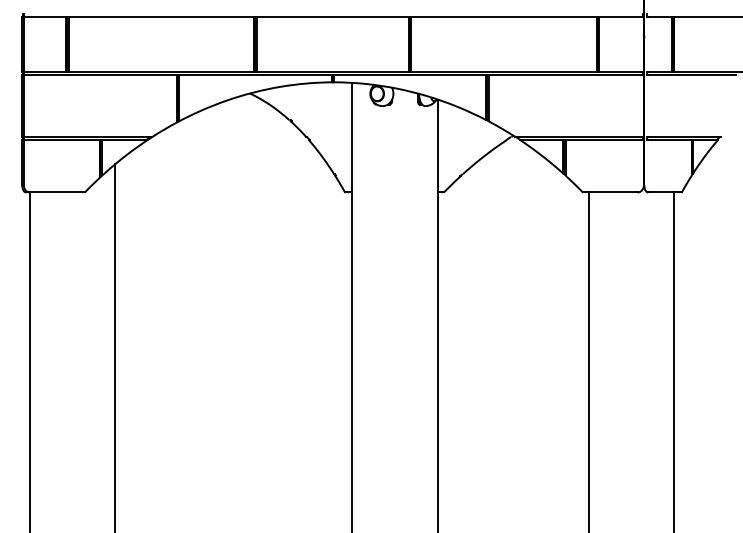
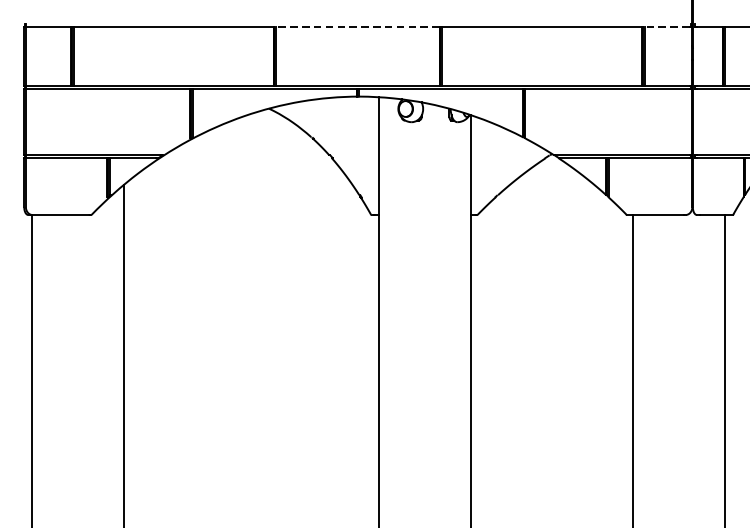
line: (332, 17) -> (357, 26), solid -> dashed
line: (620, 17) -> (667, 26), solid -> dashed

